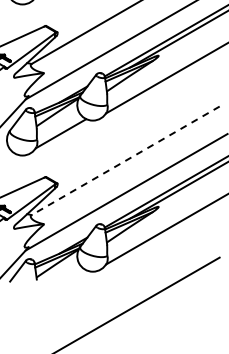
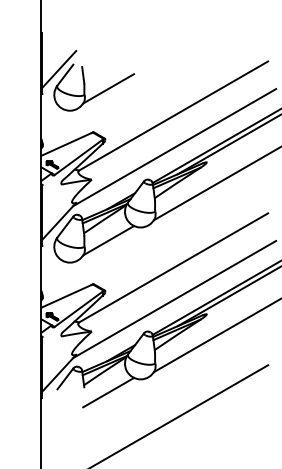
line: (125, 161) -> (173, 268), dashed -> solid
line: (60, 284) -> (108, 392), added

